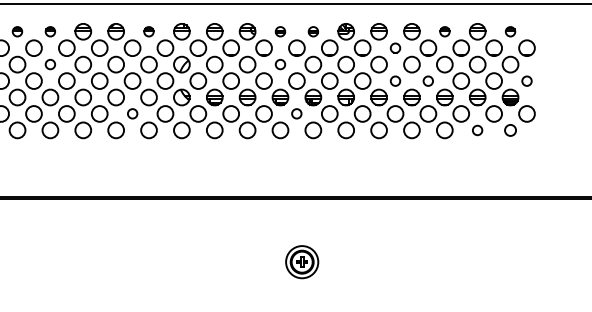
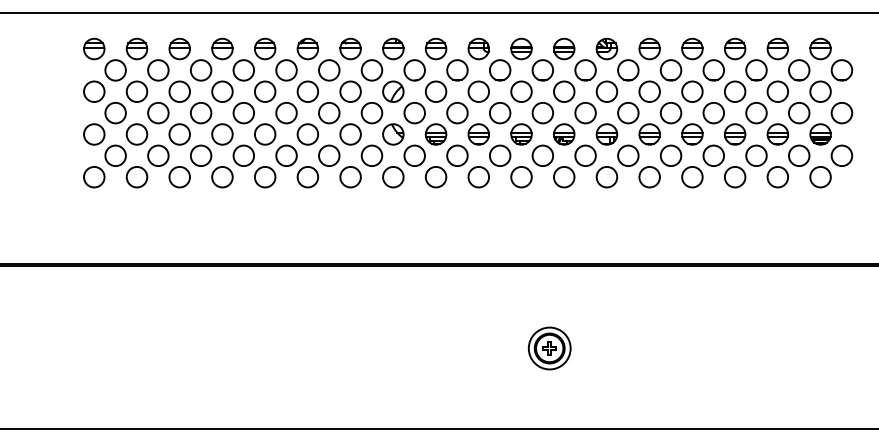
part: (17, 31) -> (179, 48), size x1.67
part: (50, 31) -> (222, 48), size x1.67
part: (148, 31) -> (350, 48), size x1.67
part: (280, 31) -> (521, 48), size x1.67
part: (313, 31) -> (564, 48), size x1.67
part: (445, 31) -> (735, 48), size x1.67
part: (510, 31) -> (820, 48), size x1.67
part: (395, 48) -> (670, 70), size x1.67
circle: (50, 64) -> (222, 91), size x1.67
circle: (280, 64) -> (521, 91), size x1.67
circle: (395, 81) -> (670, 113), size x1.67
circle: (428, 81) -> (713, 113), size x1.67
circle: (526, 81) -> (841, 113), size x1.67
circle: (132, 113) -> (329, 155), size x1.67
circle: (296, 113) -> (542, 155), size x1.67
circle: (477, 130) -> (777, 177), size x1.67
circle: (510, 130) -> (820, 177), size x1.43

